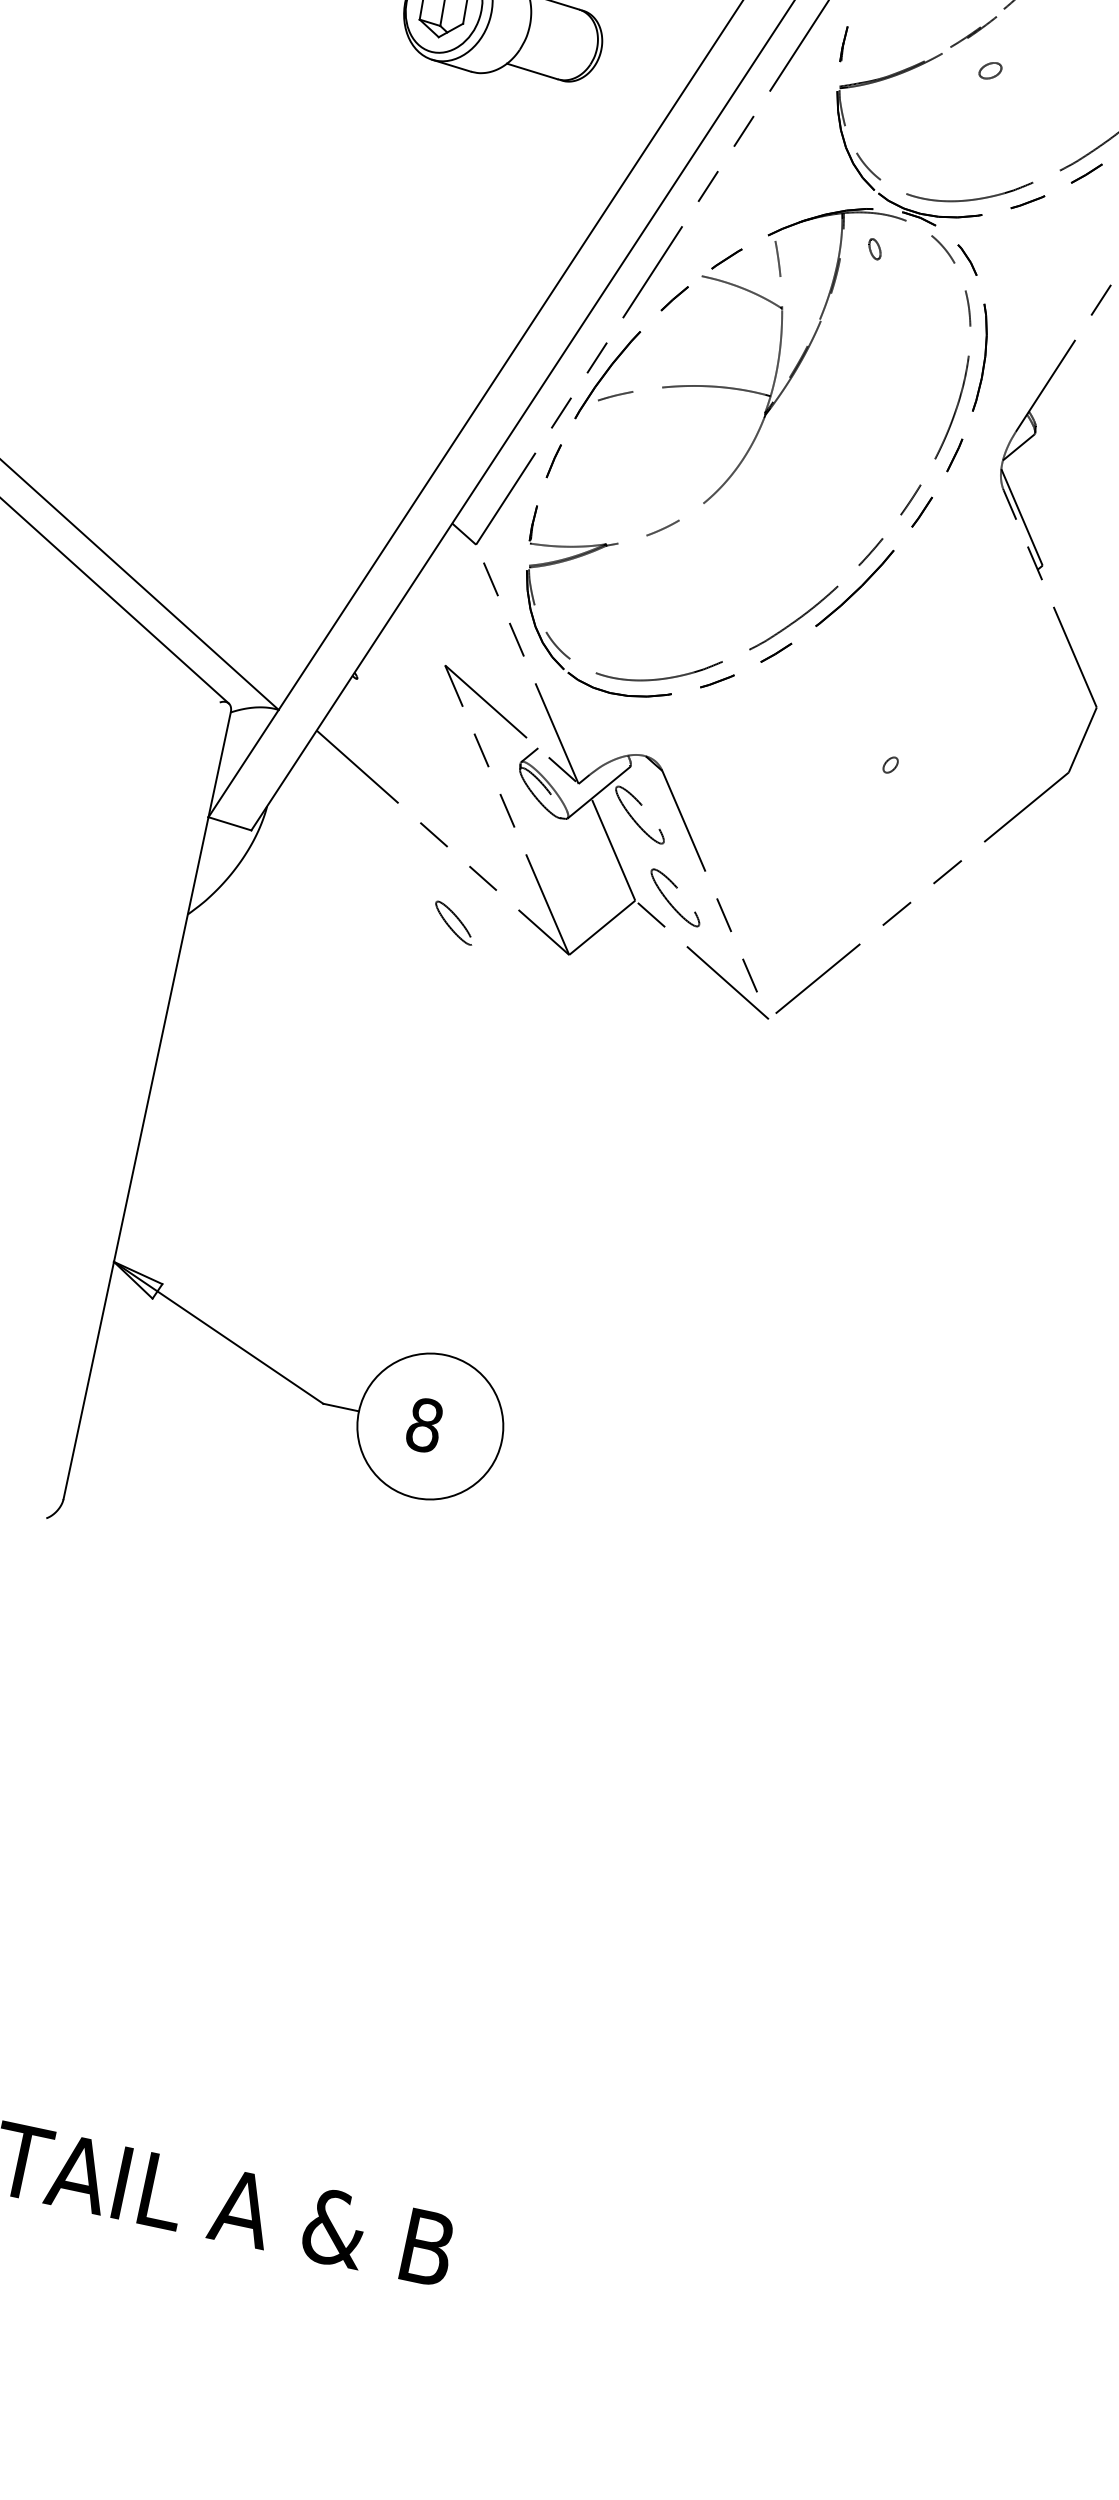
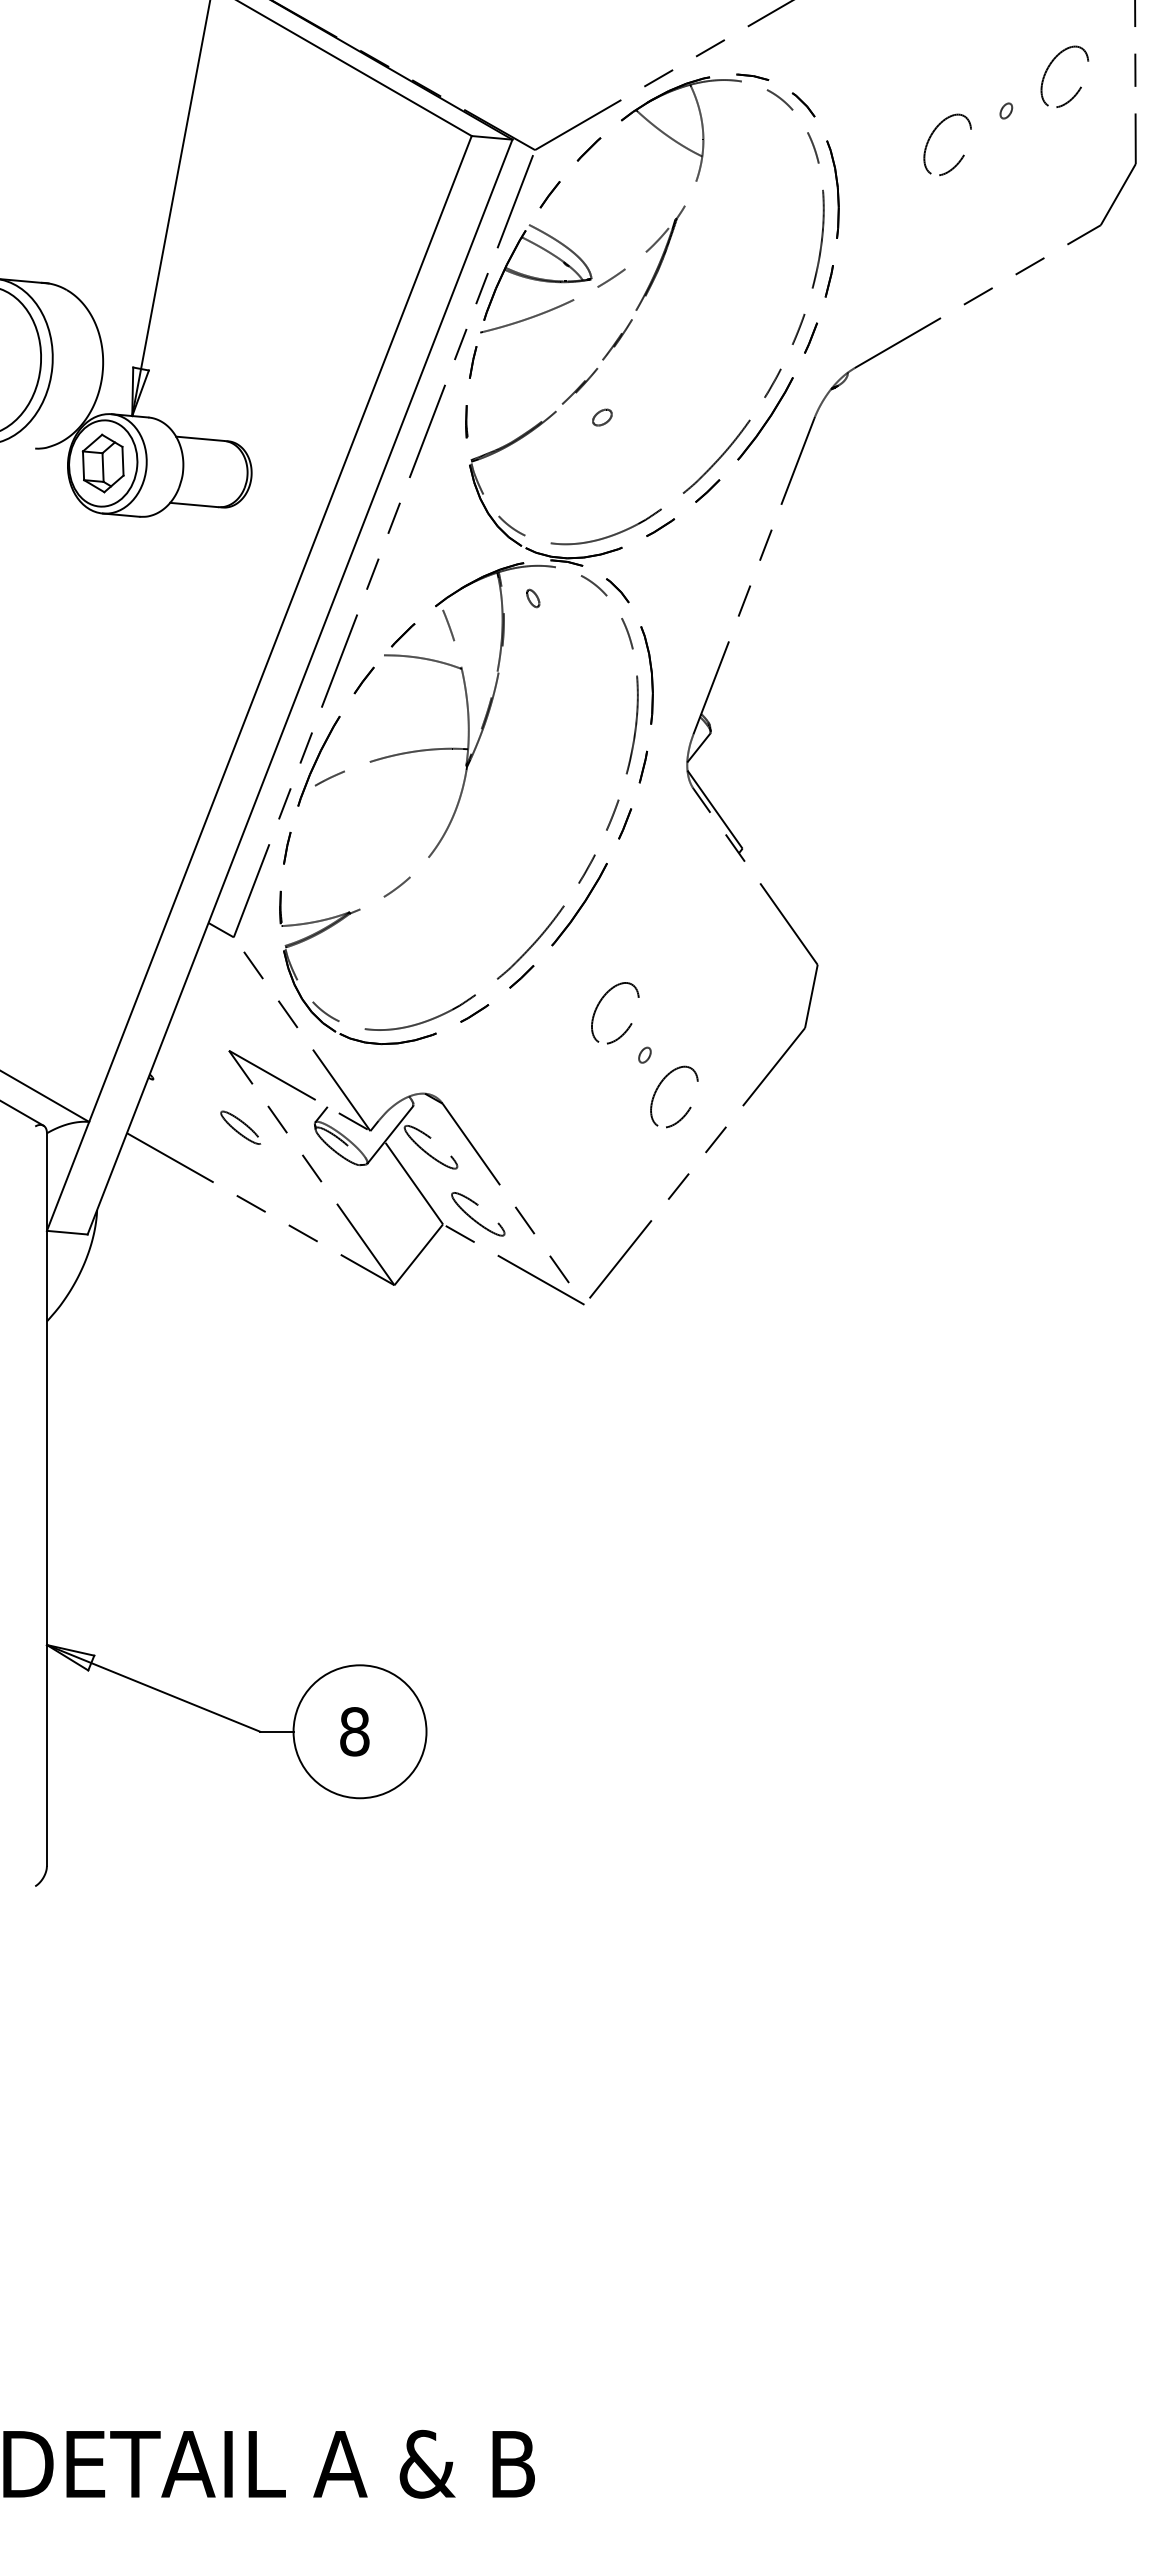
part: (882, 727) -> (630, 1023), added
part: (900, 801) -> (660, 1085), added
part: (453, 922) -> (240, 1127), moved

